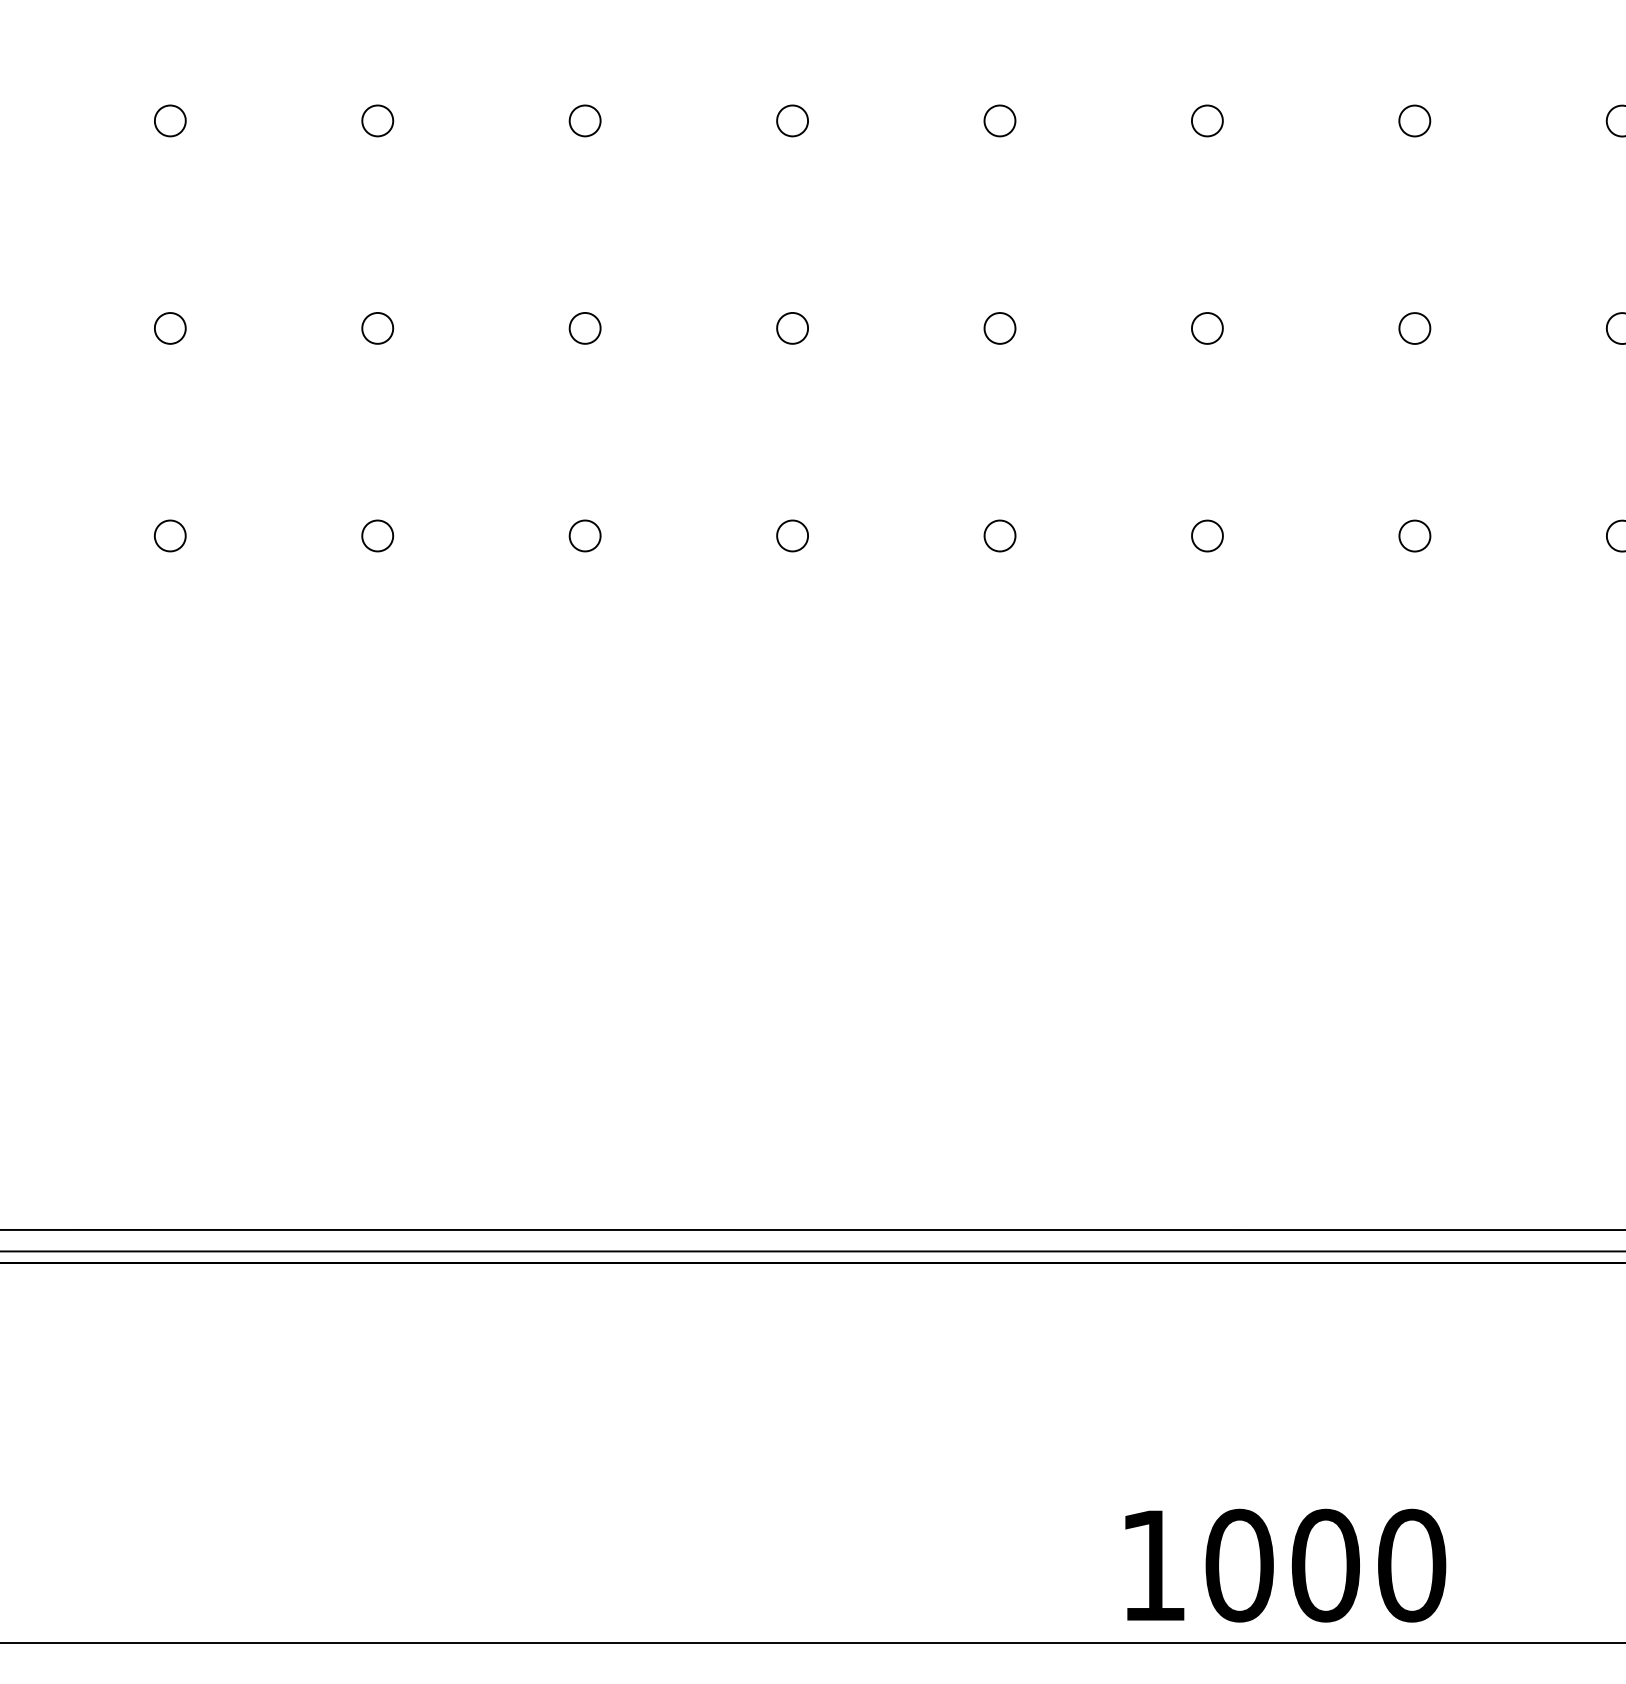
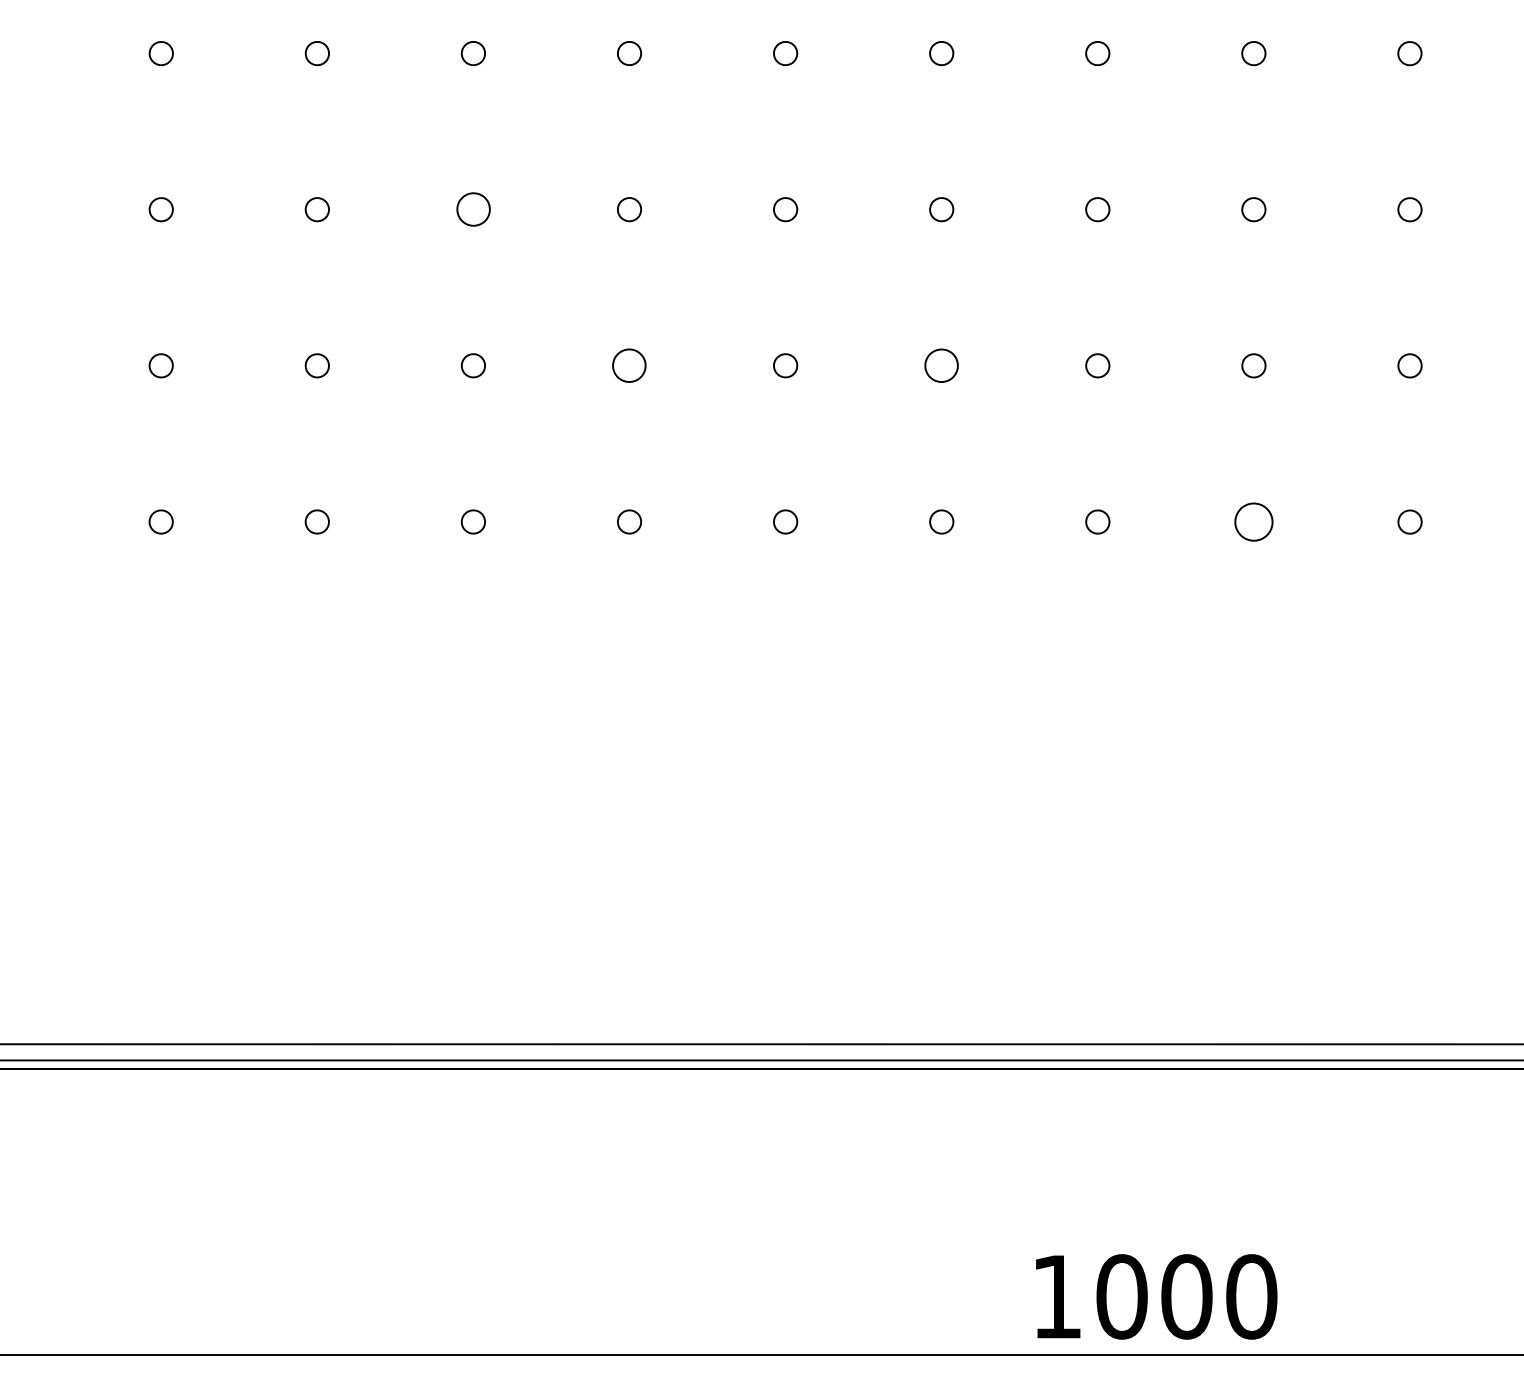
part: (376, 120) -> (472, 209), size x1.4
part: (585, 328) -> (629, 365), size x1.4
part: (999, 328) -> (941, 365), size x1.4
part: (1414, 535) -> (1253, 521), size x1.6

